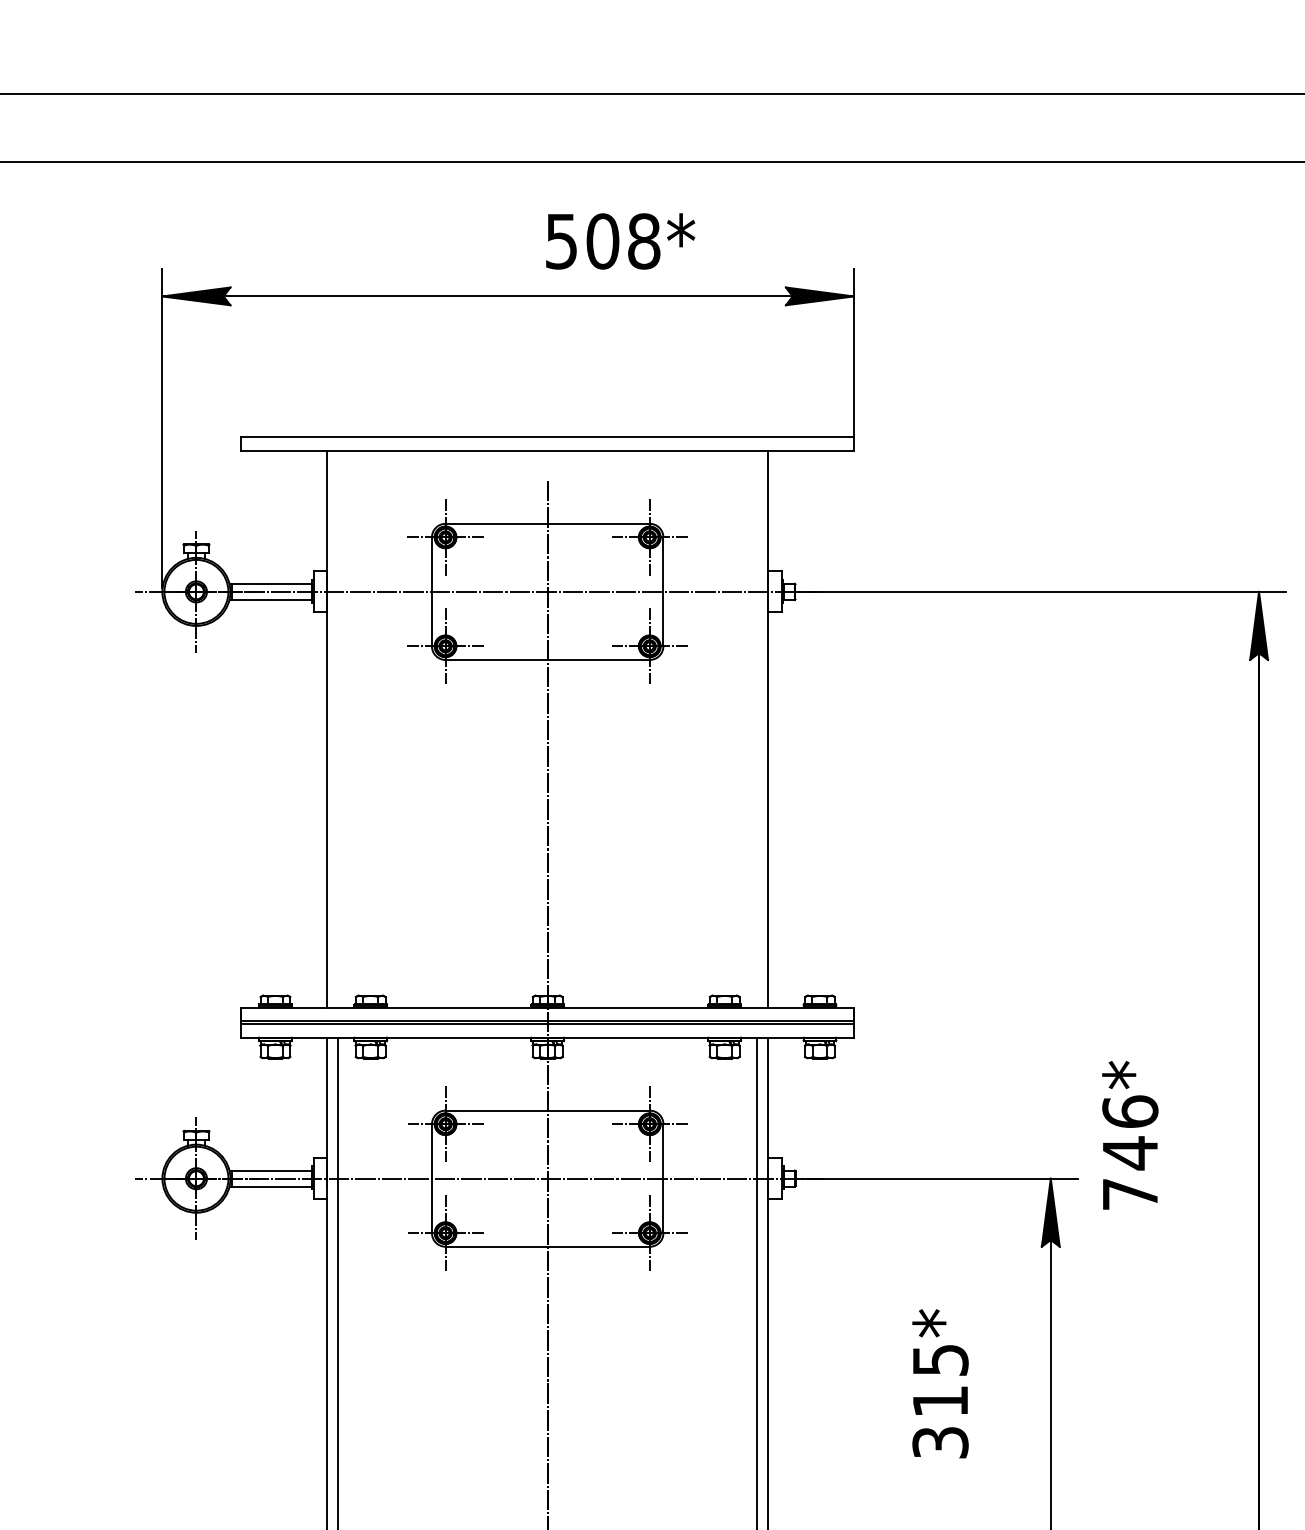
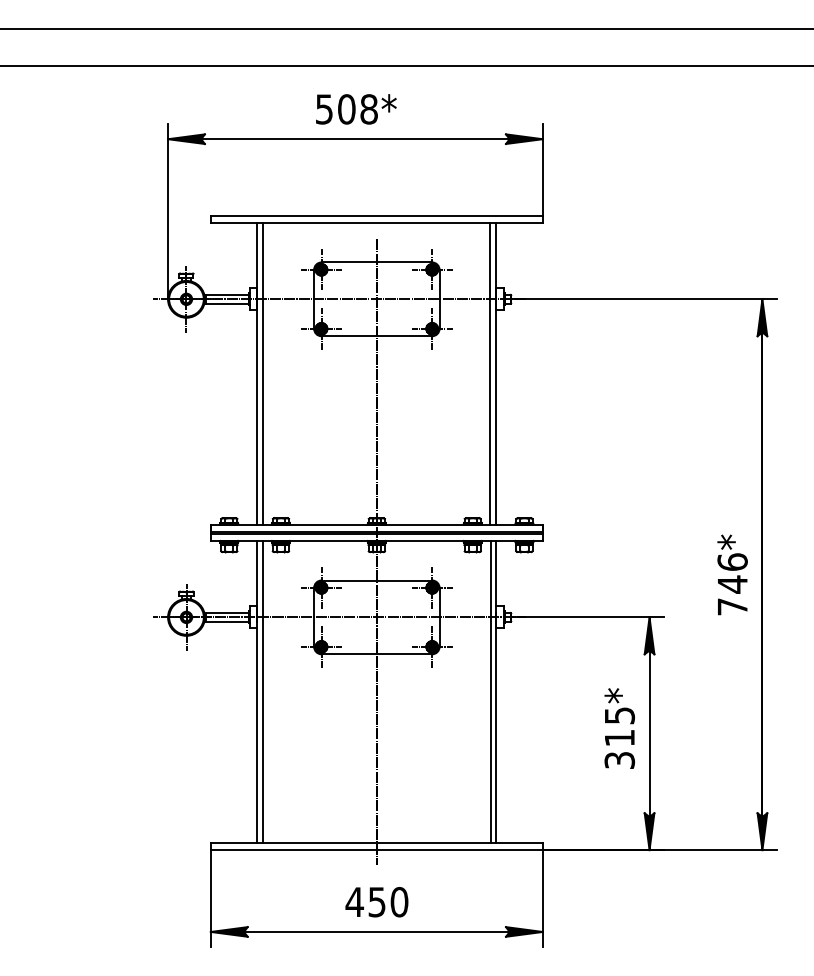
text: (620, 241) -> (356, 109), moved
line: (338, 728) -> (263, 373), added
line: (757, 728) -> (490, 373), added
text: (1130, 1134) -> (732, 574), moved
text: (940, 1383) -> (619, 728), moved

